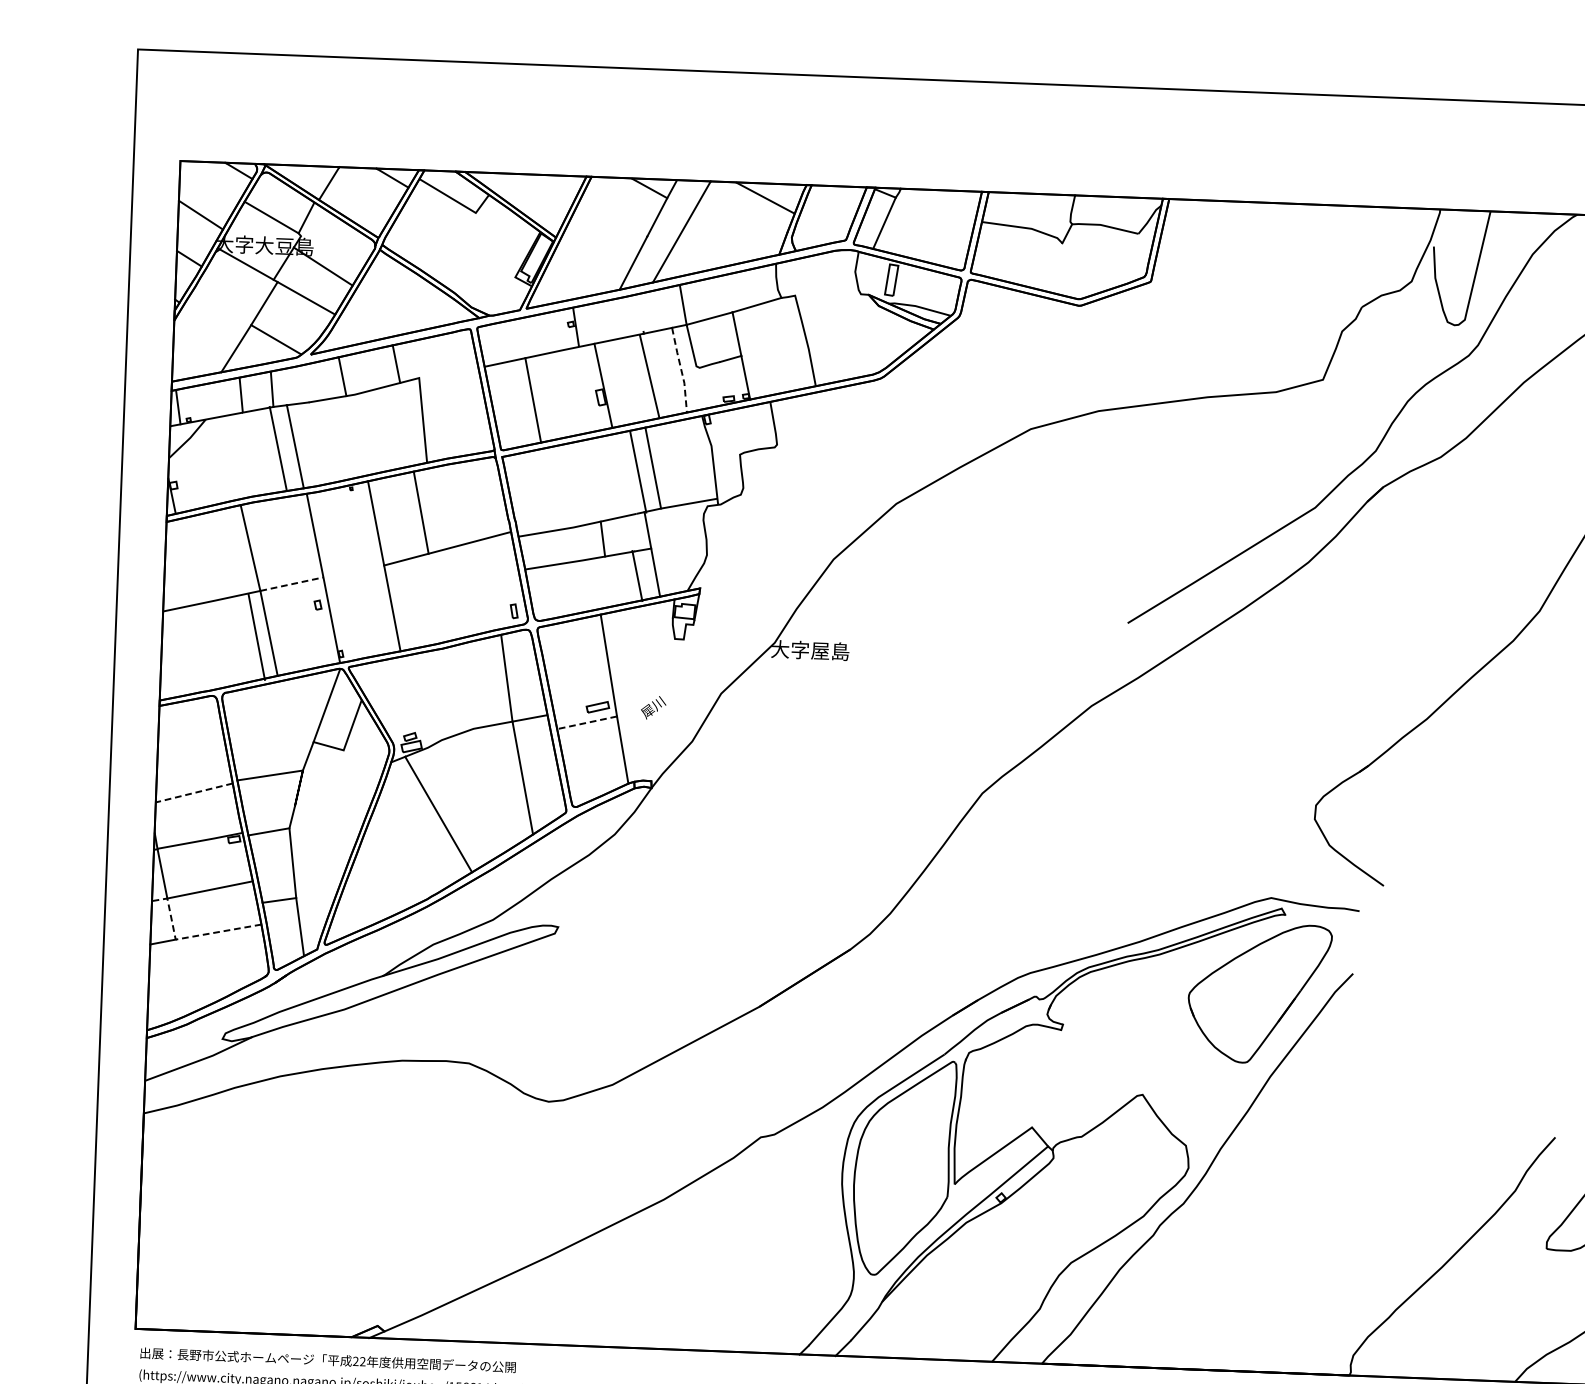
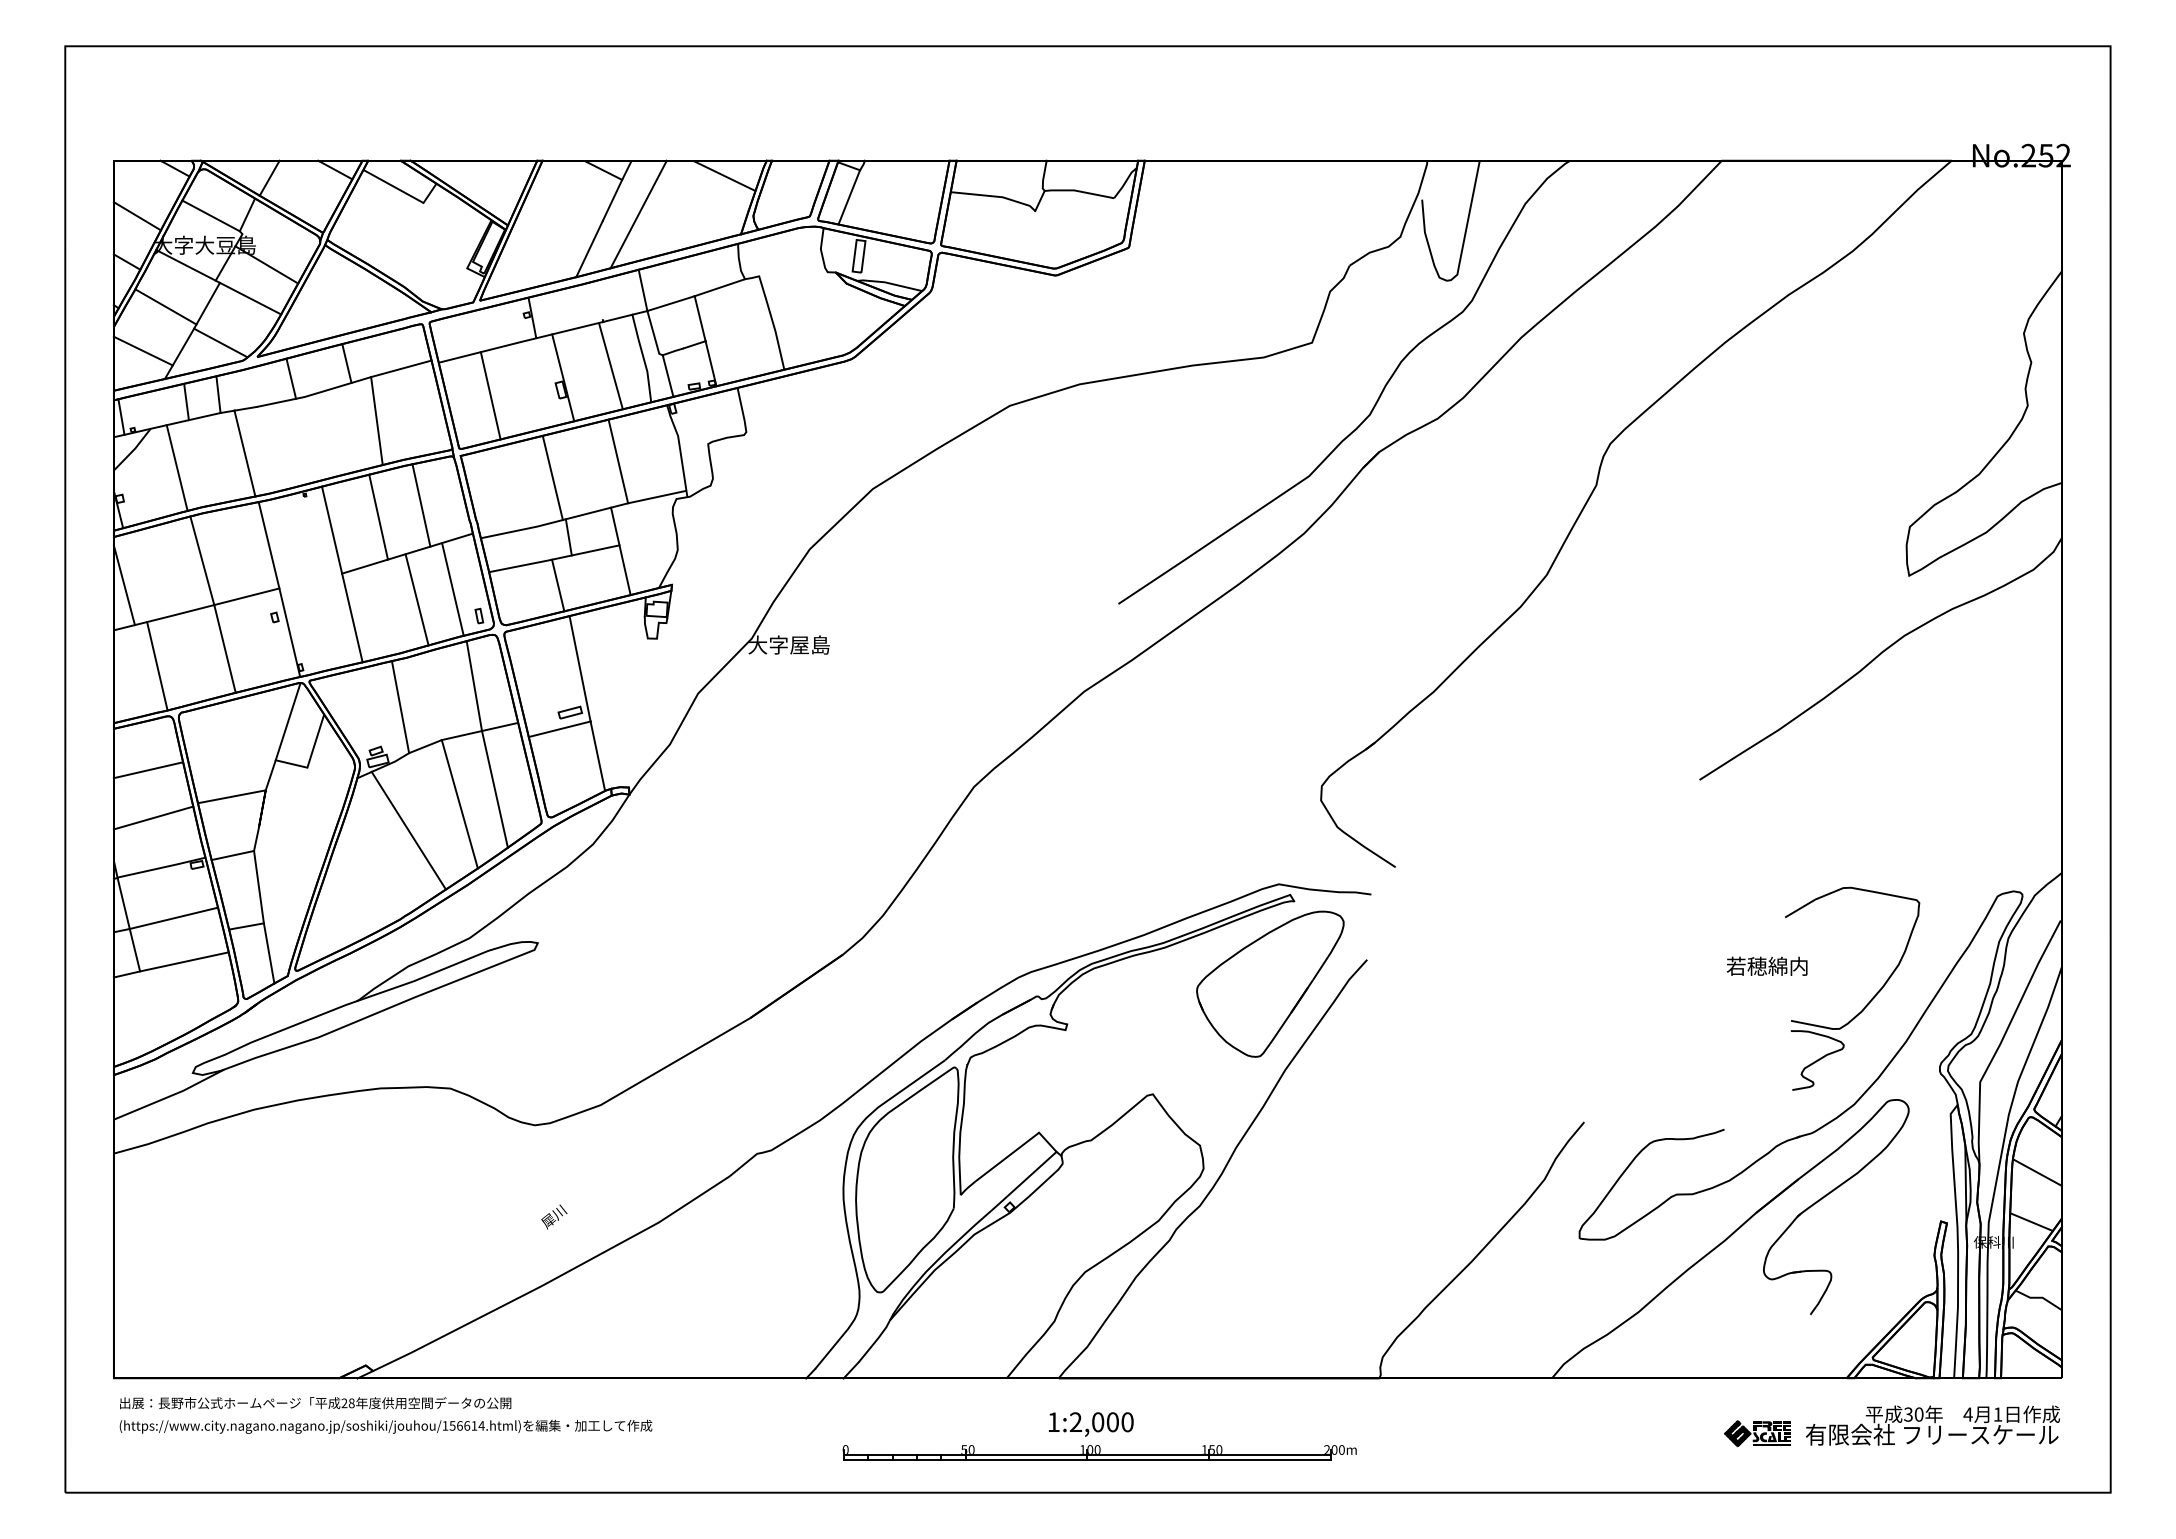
line: (224, 302) -> (165, 306), added
line: (200, 344) -> (142, 350), added
line: (448, 370) -> (401, 368), added
line: (681, 370) -> (643, 358), dashed -> solid
line: (703, 387) -> (667, 375), added
line: (277, 447) -> (176, 467), moved
line: (637, 471) -> (552, 477), moved
line: (462, 503) -> (421, 505), added
line: (174, 568) -> (123, 585), added
line: (637, 576) -> (558, 585), moved
line: (291, 583) -> (246, 596), dashed -> solid
line: (489, 584) -> (452, 589), added
line: (454, 593) -> (416, 599), added
line: (256, 637) -> (157, 666), moved
line: (435, 696) -> (400, 707), added
text: (653, 707) -> (554, 1216), moved
line: (586, 723) -> (559, 729), dashed -> solid
line: (191, 747) -> (148, 770), added
line: (488, 791) -> (459, 804), added
line: (194, 793) -> (153, 818), dashed -> solid
line: (188, 937) -> (153, 968), dashed -> solid
text: (362, 1361) -> (351, 1403), 22 -> 28

